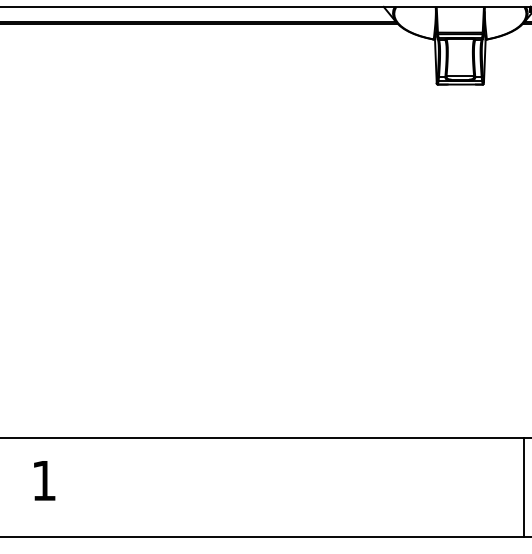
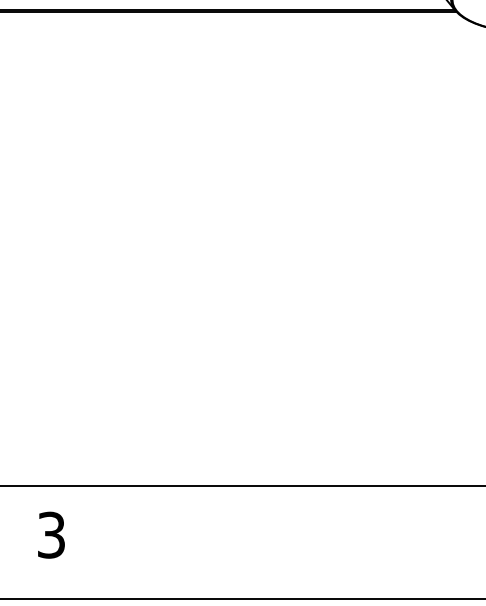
text: (43, 480) -> (50, 534), 1 -> 3

